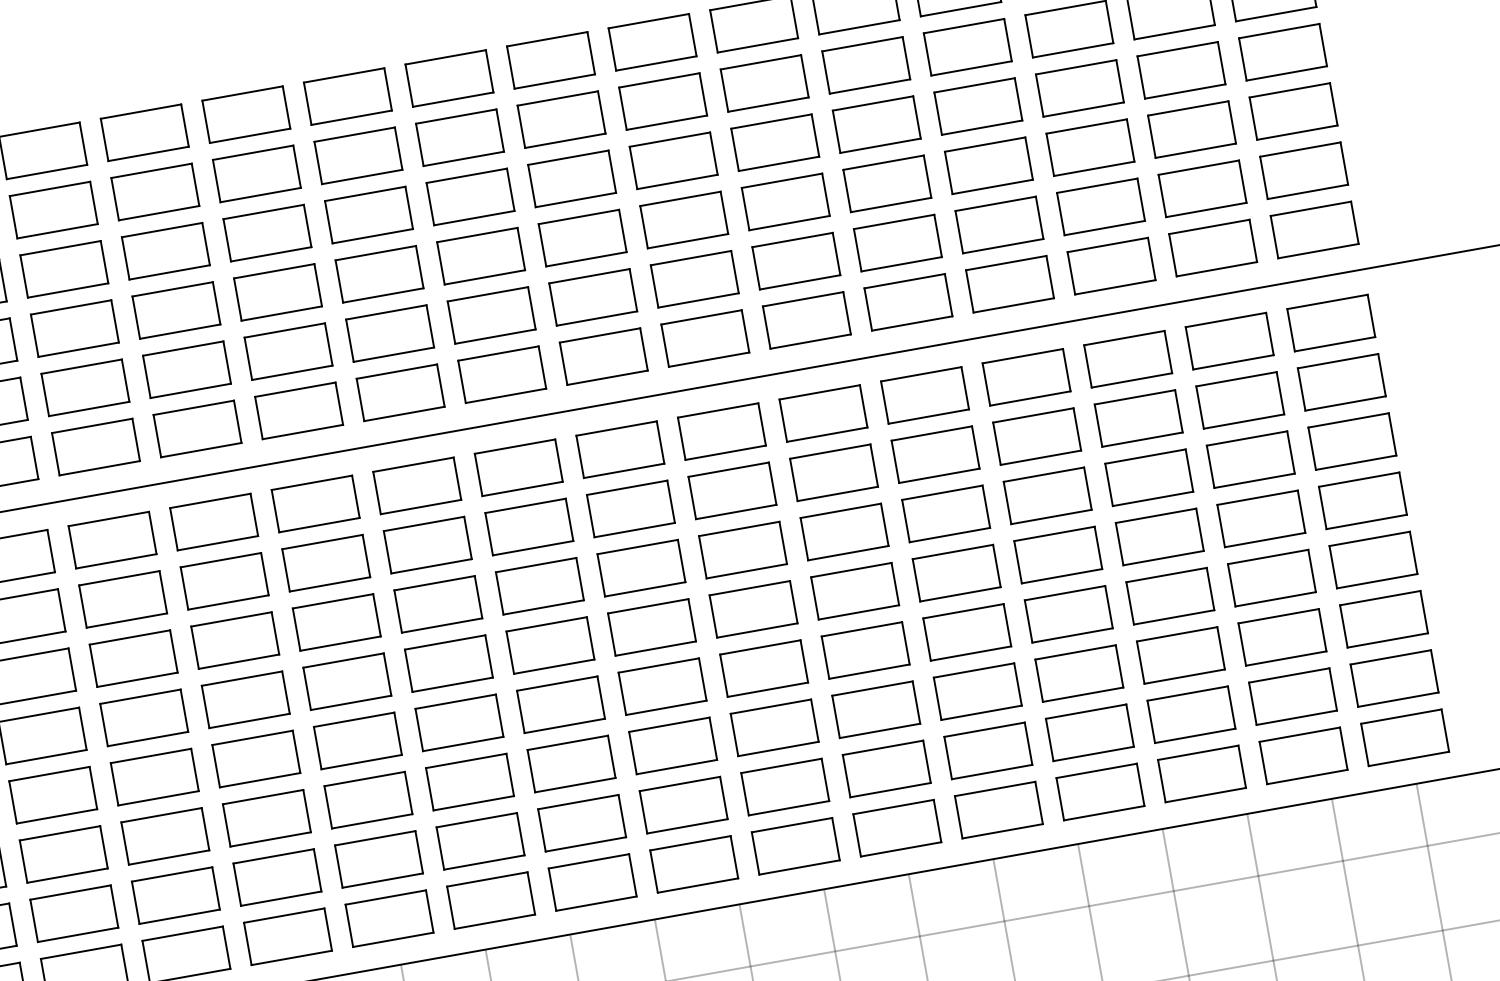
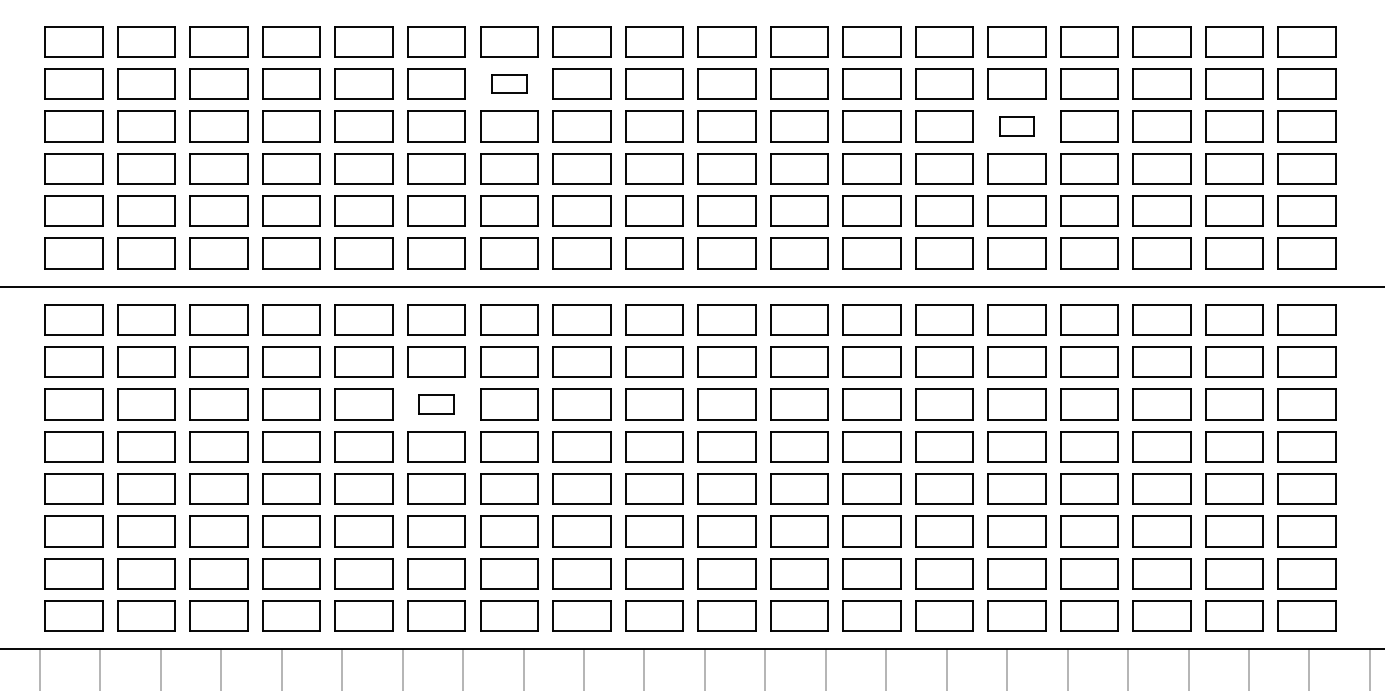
part: (876, 124) -> (1016, 126), size x0.6
part: (155, 190) -> (509, 83), size x0.6
part: (133, 658) -> (436, 404), size x0.6

